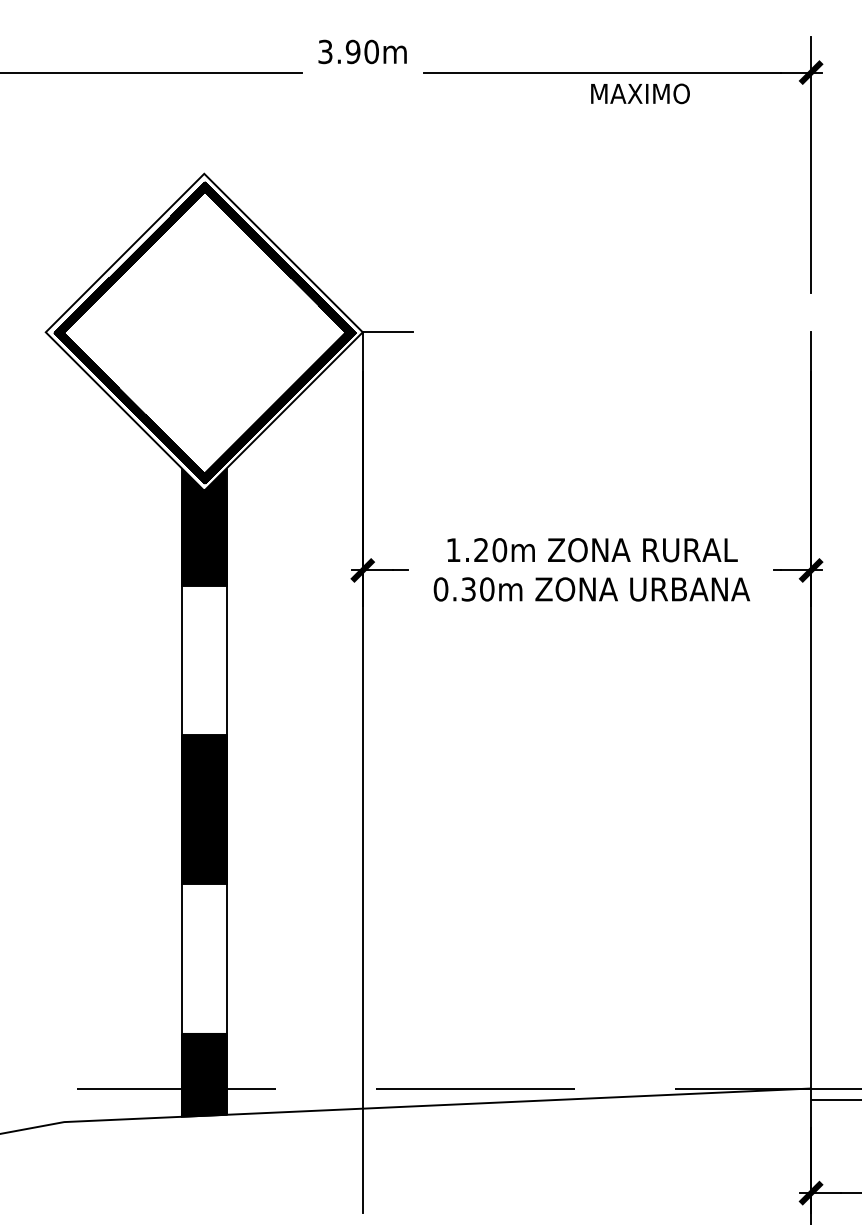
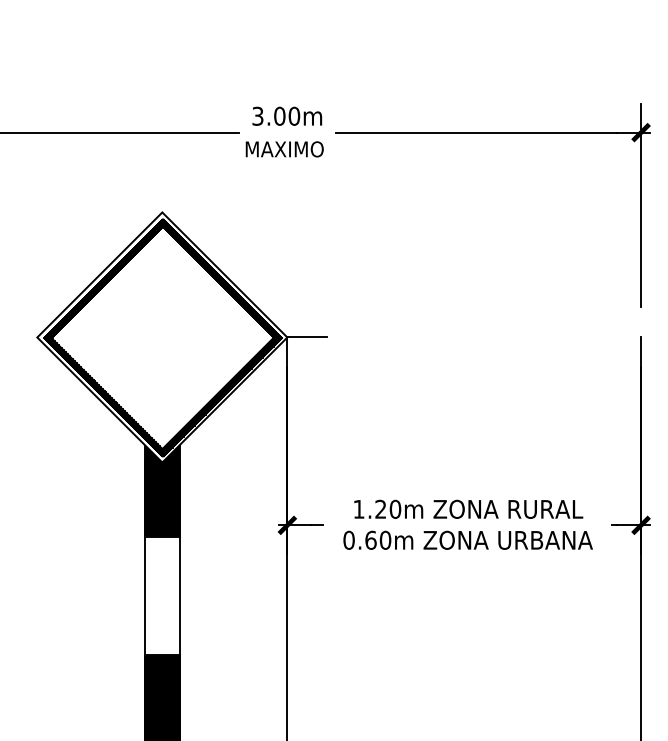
text: (352, 52) -> (279, 116), 3.90m -> 3.00m
text: (640, 93) -> (284, 149), moved
text: (468, 589) -> (370, 540), 0.30m -> 0.60m

